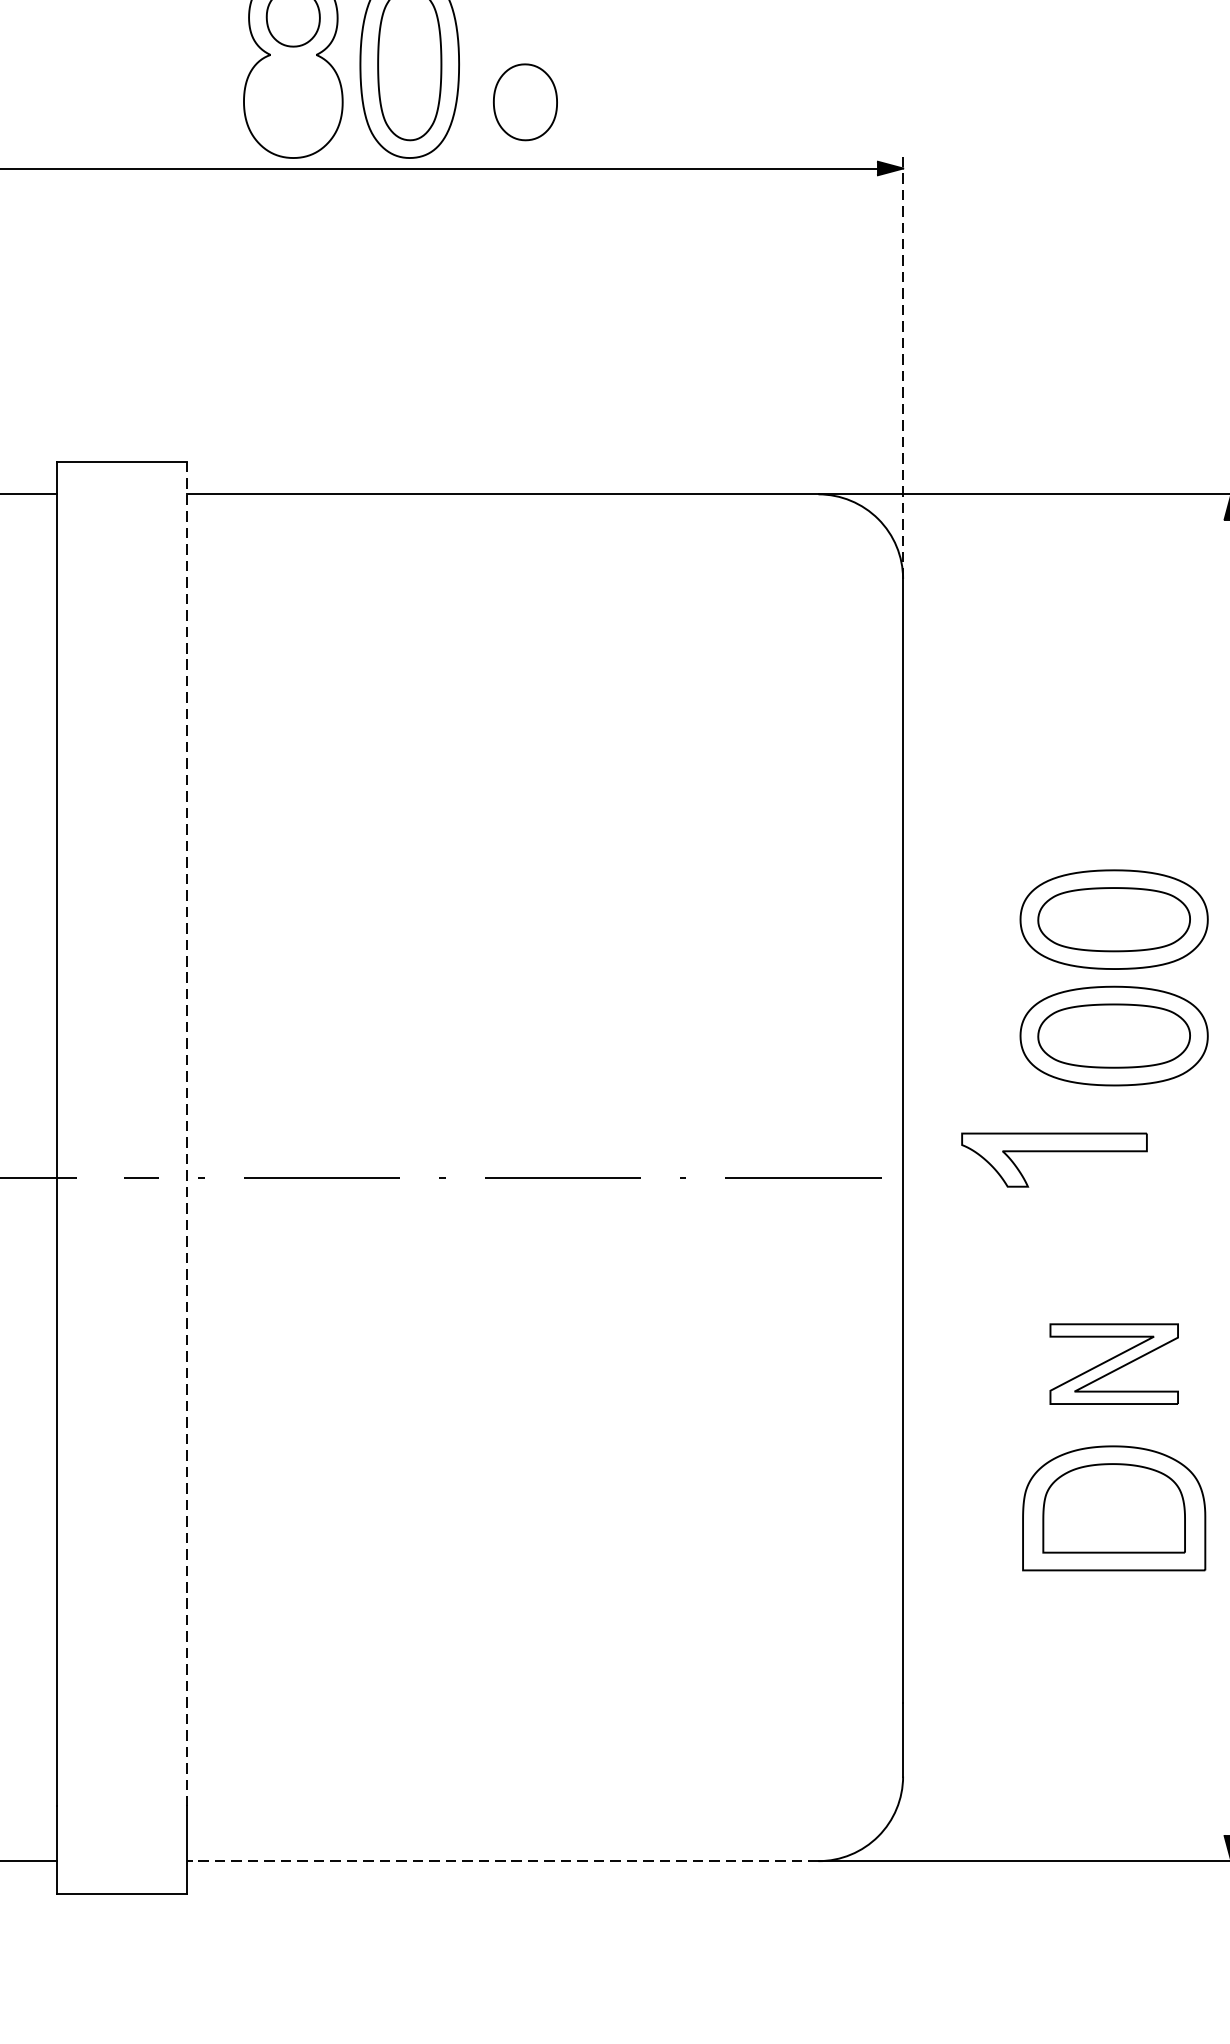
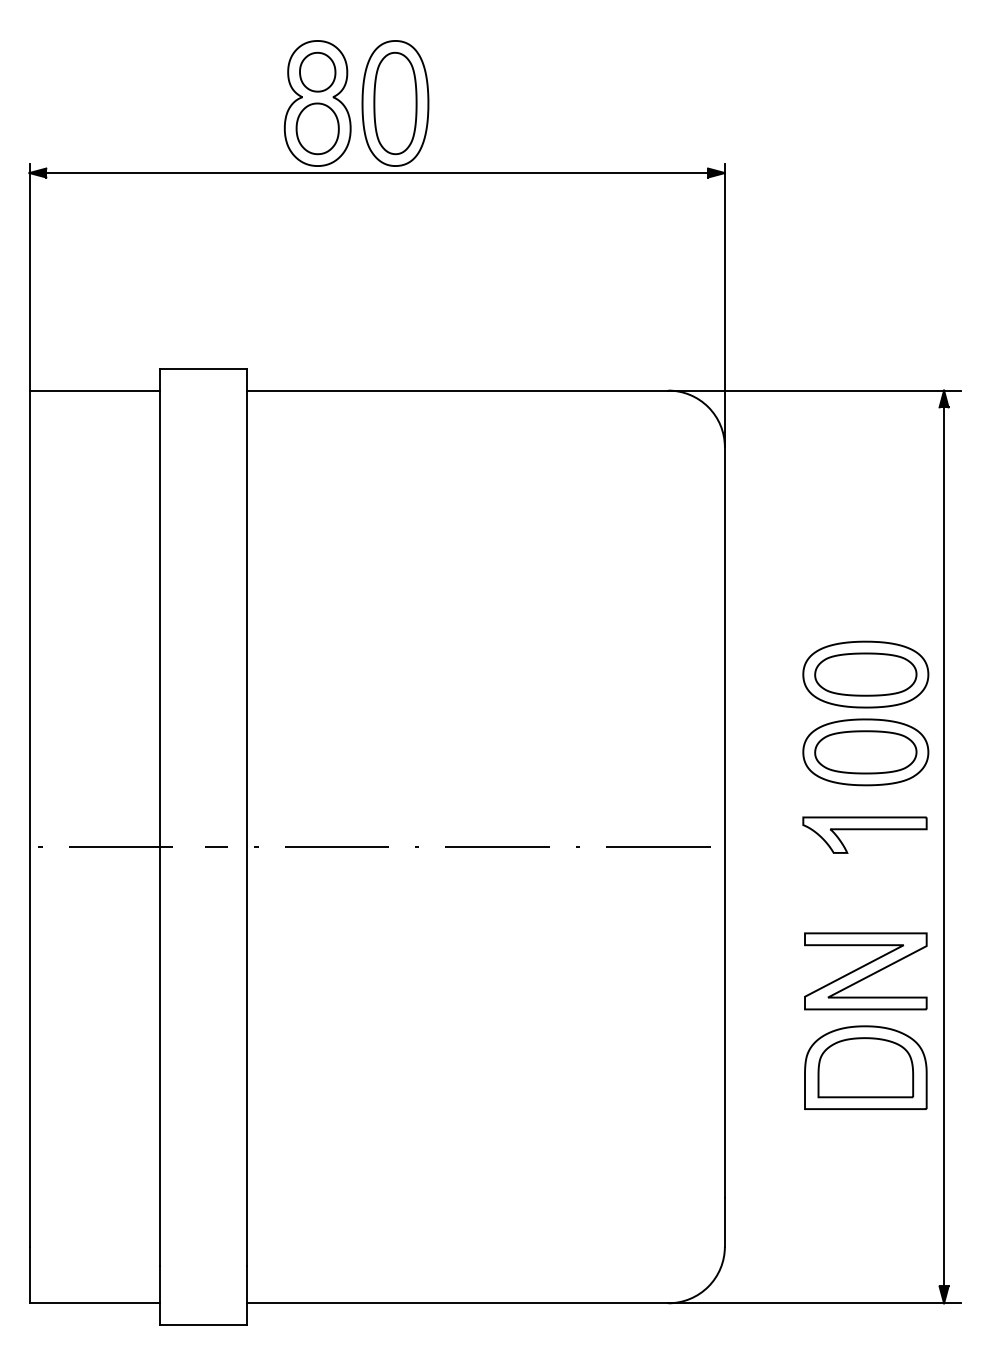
part: (525, 101) -> (317, 128), moved
line: (902, 366) -> (724, 305), dashed -> solid
line: (186, 1133) -> (246, 817), dashed -> solid
part: (1053, 1159) -> (864, 834), moved
part: (1113, 1364) -> (865, 971), size x1.43
line: (502, 1861) -> (457, 1303), dashed -> solid

